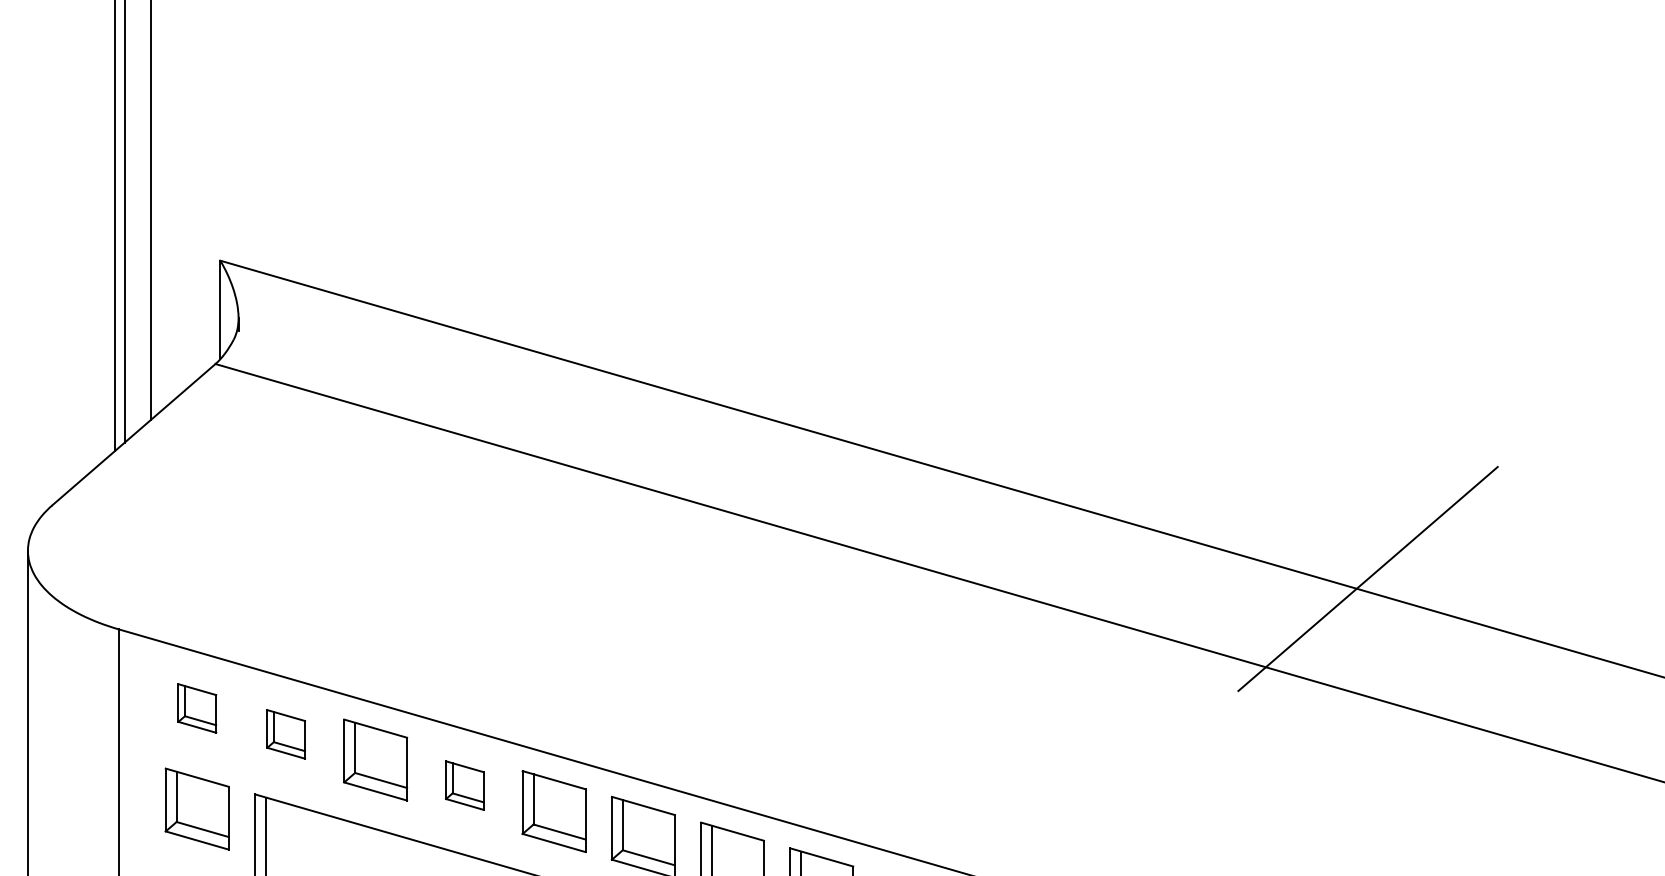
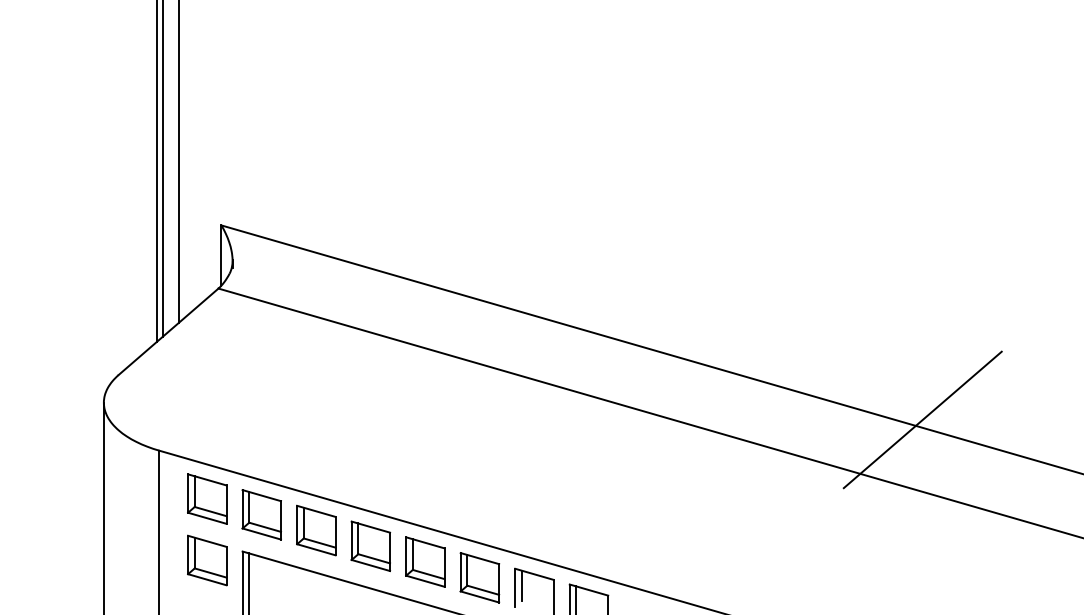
part: (197, 707) -> (207, 498), size x1.67
part: (285, 733) -> (261, 514), size x1.67
part: (464, 784) -> (370, 545), size x1.67

